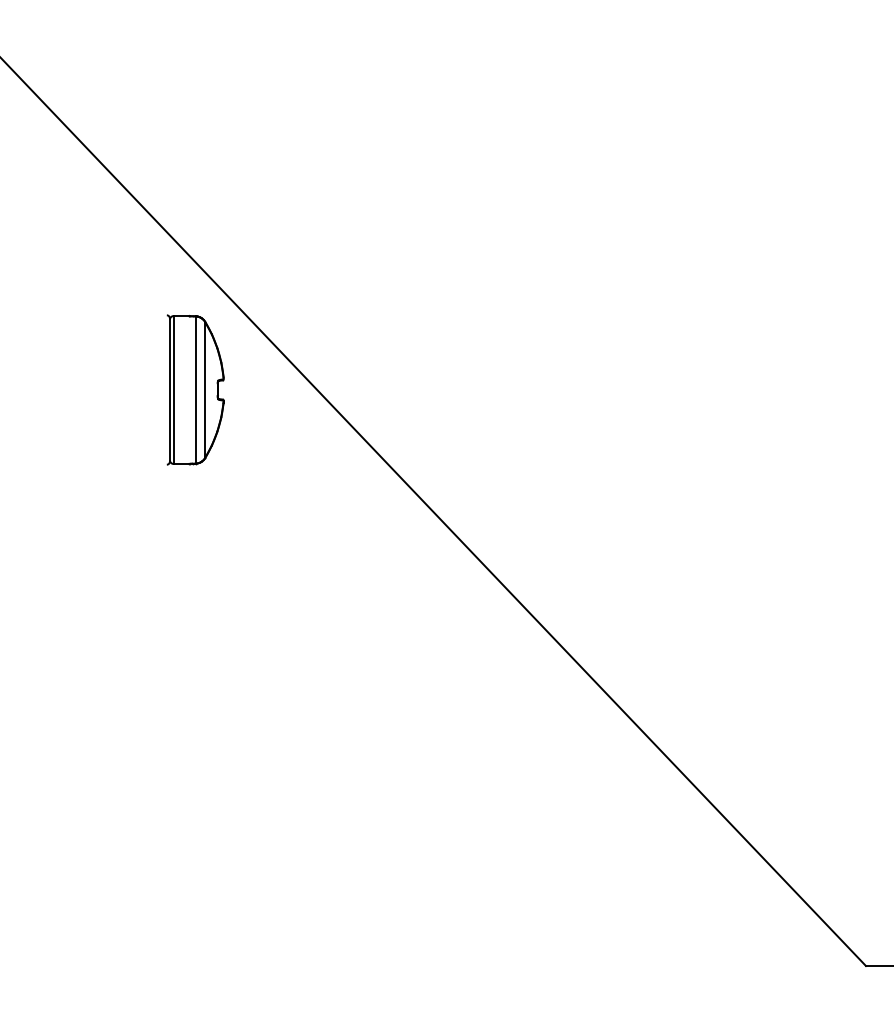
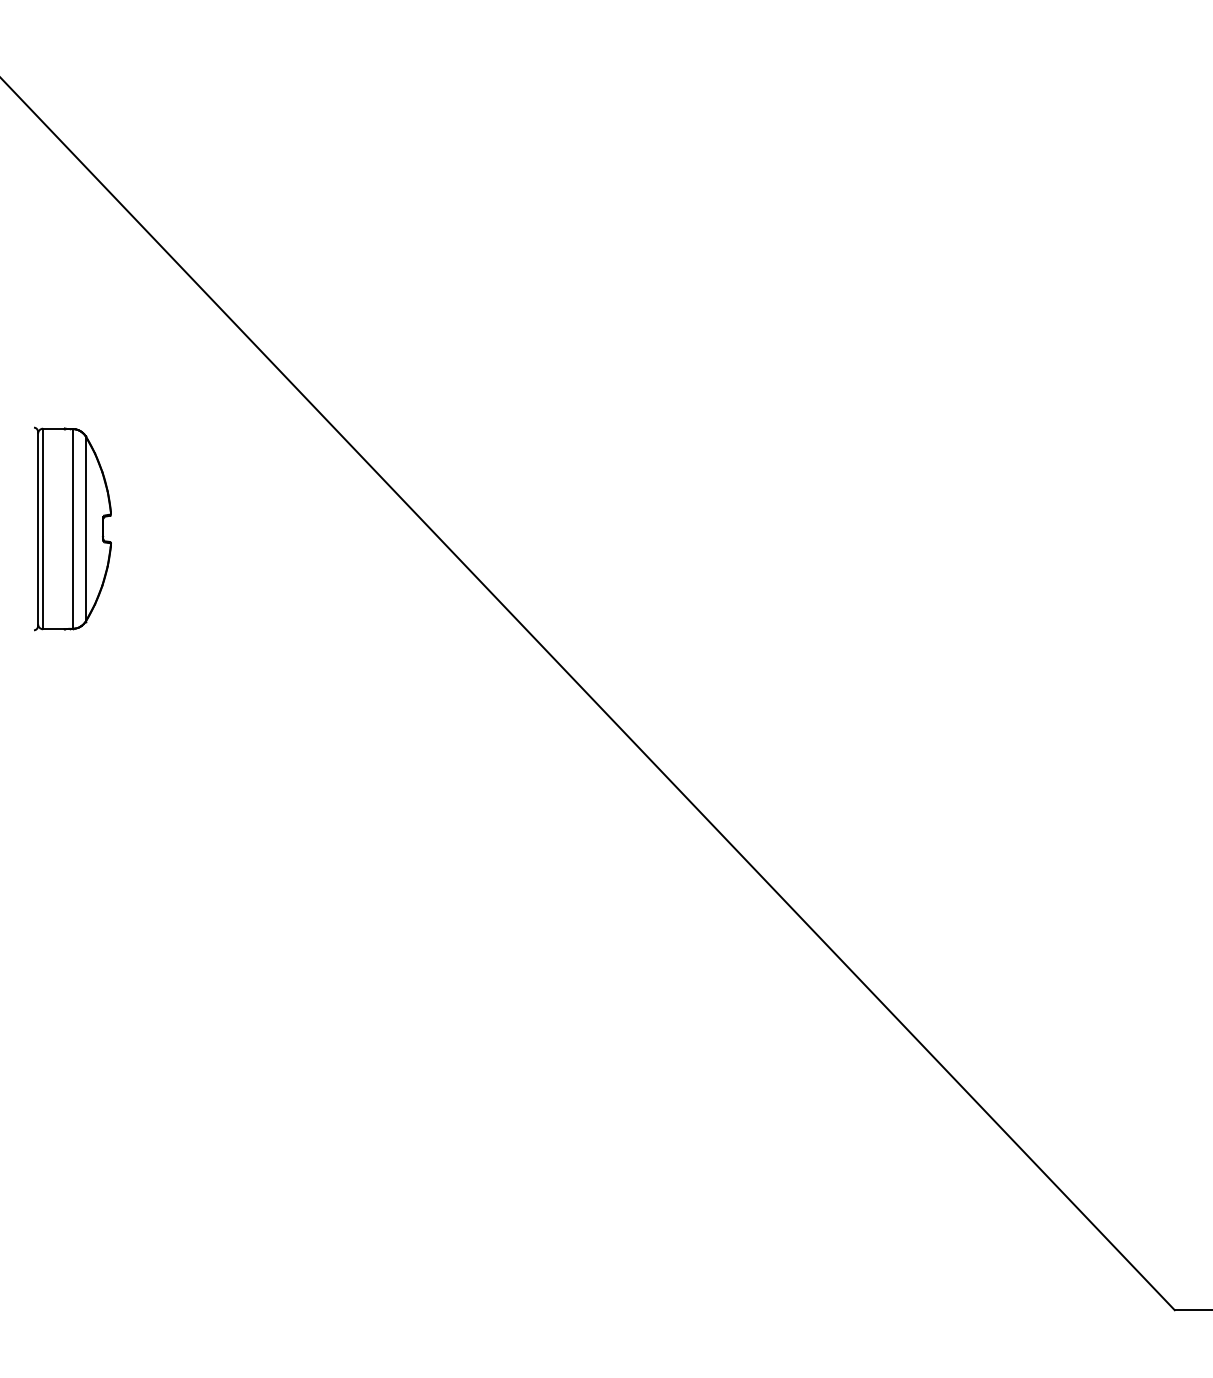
part: (195, 389) -> (72, 528), moved

